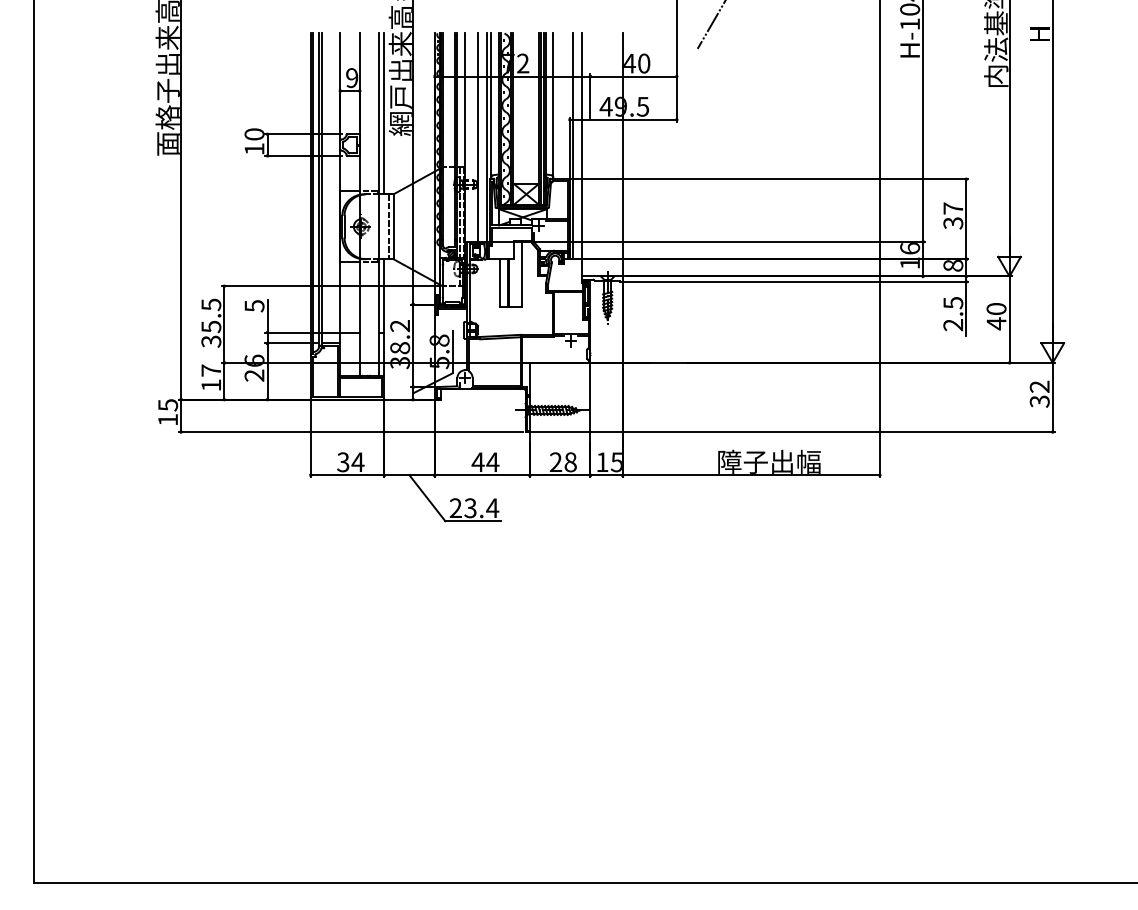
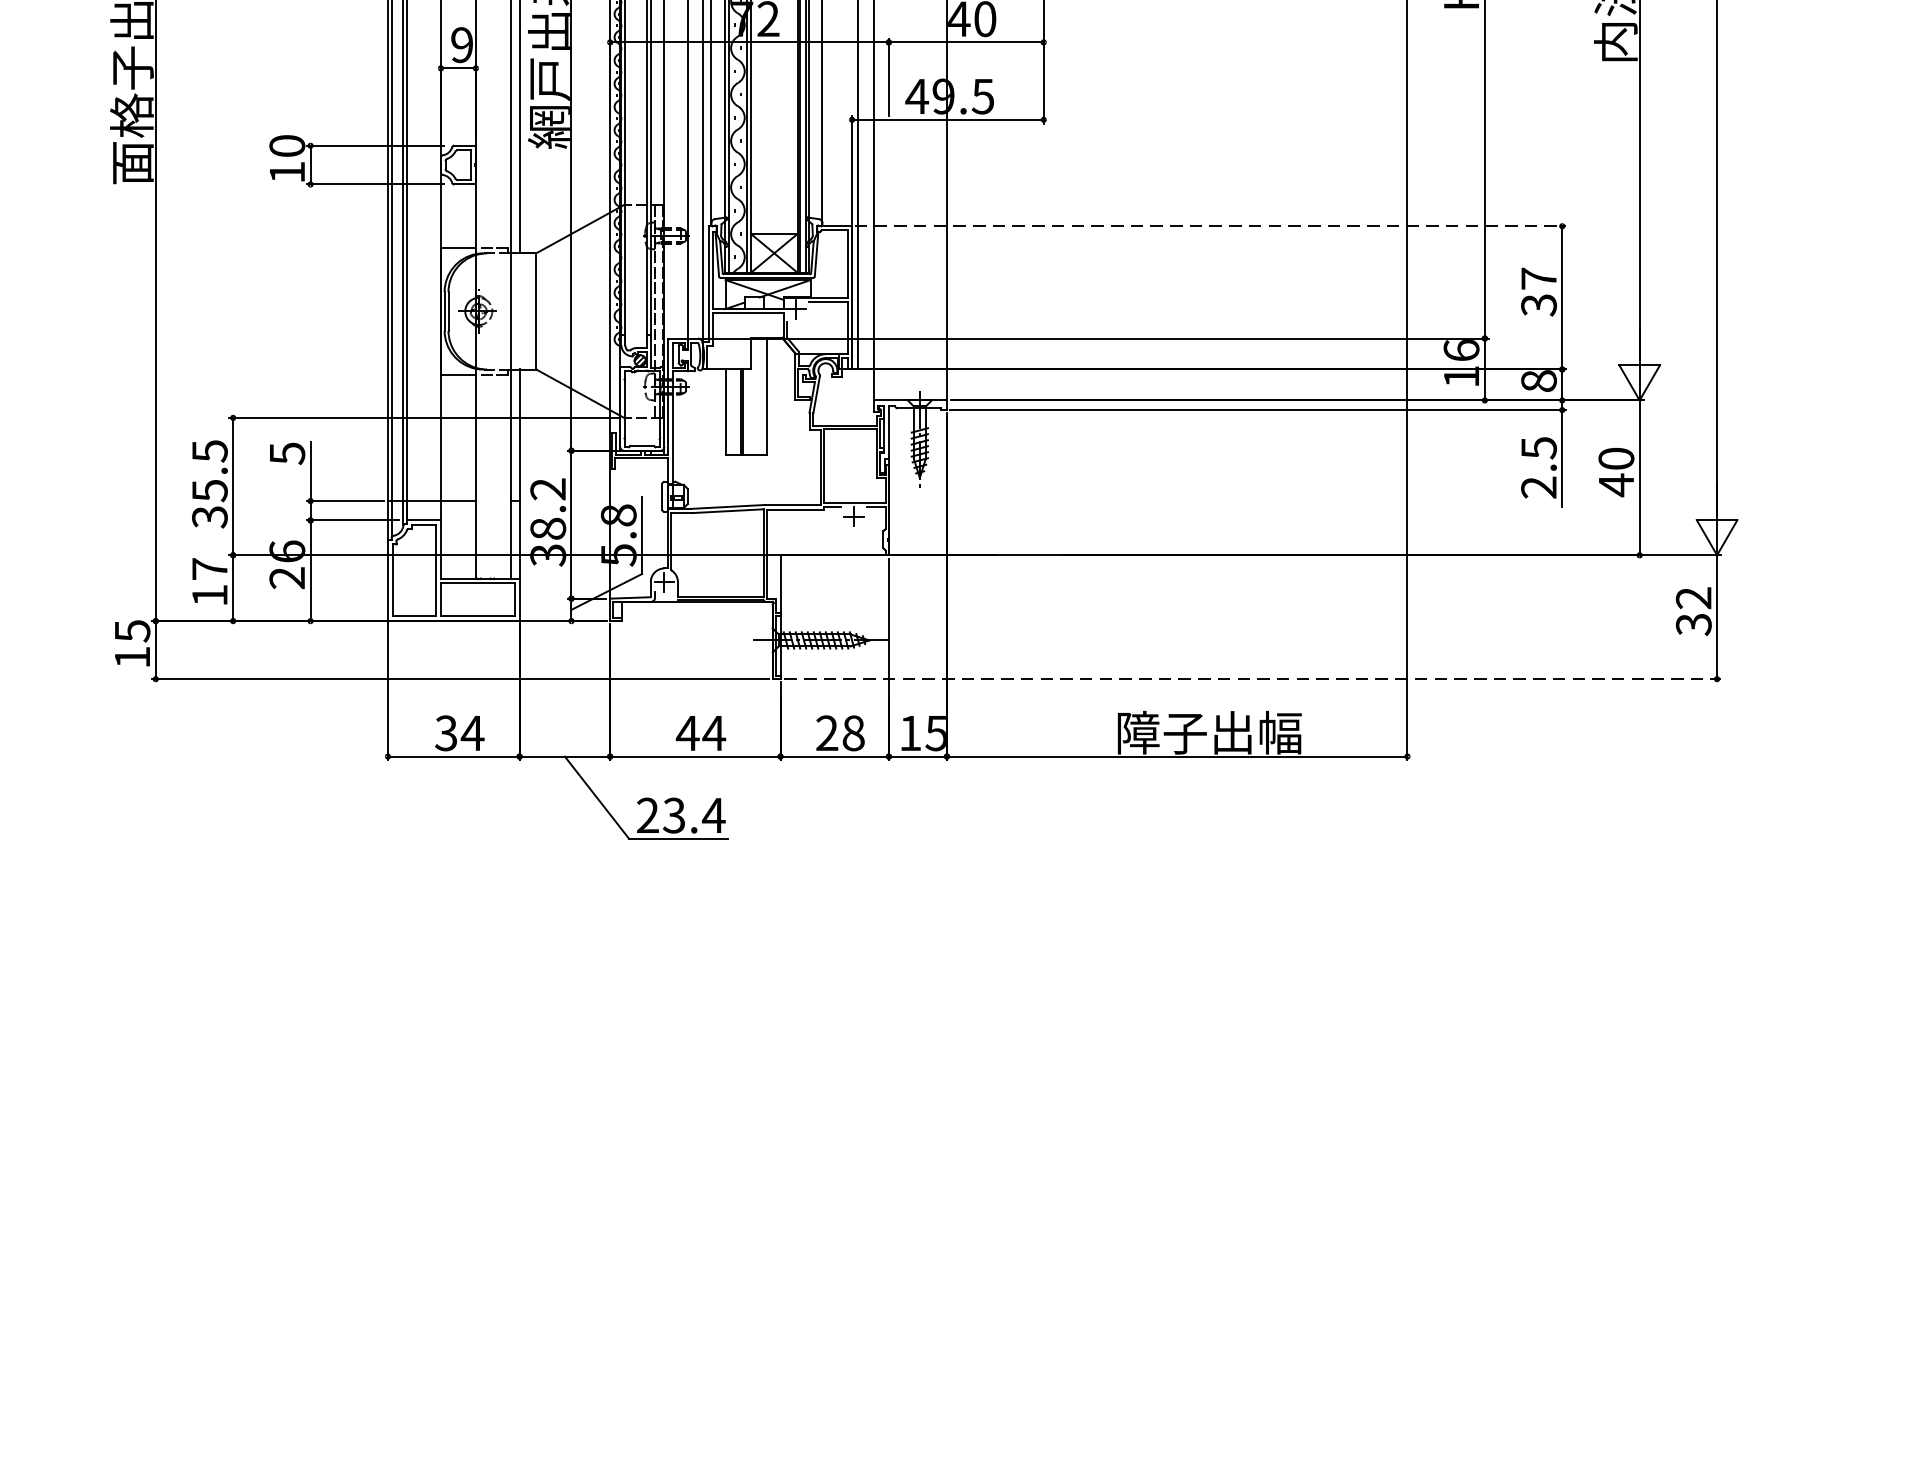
line: (769, 179) -> (1209, 226), solid -> dashed
line: (389, 226) -> (529, 310), removed
line: (793, 432) -> (1252, 679), solid -> dashed

